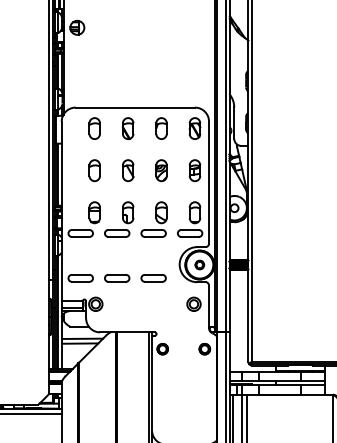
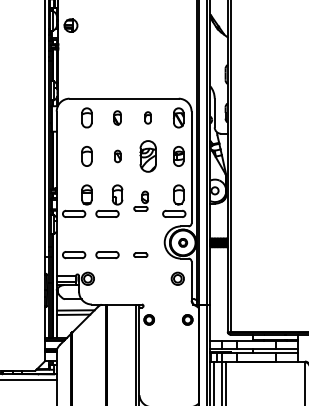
part: (128, 128) -> (117, 117), size x0.7
part: (160, 128) -> (147, 117), size x0.6
part: (128, 170) -> (117, 156), size x0.6
part: (160, 170) -> (147, 156), size x1.6
part: (153, 218) -> (140, 200), size x0.6
part: (153, 278) -> (140, 255), size x0.6

